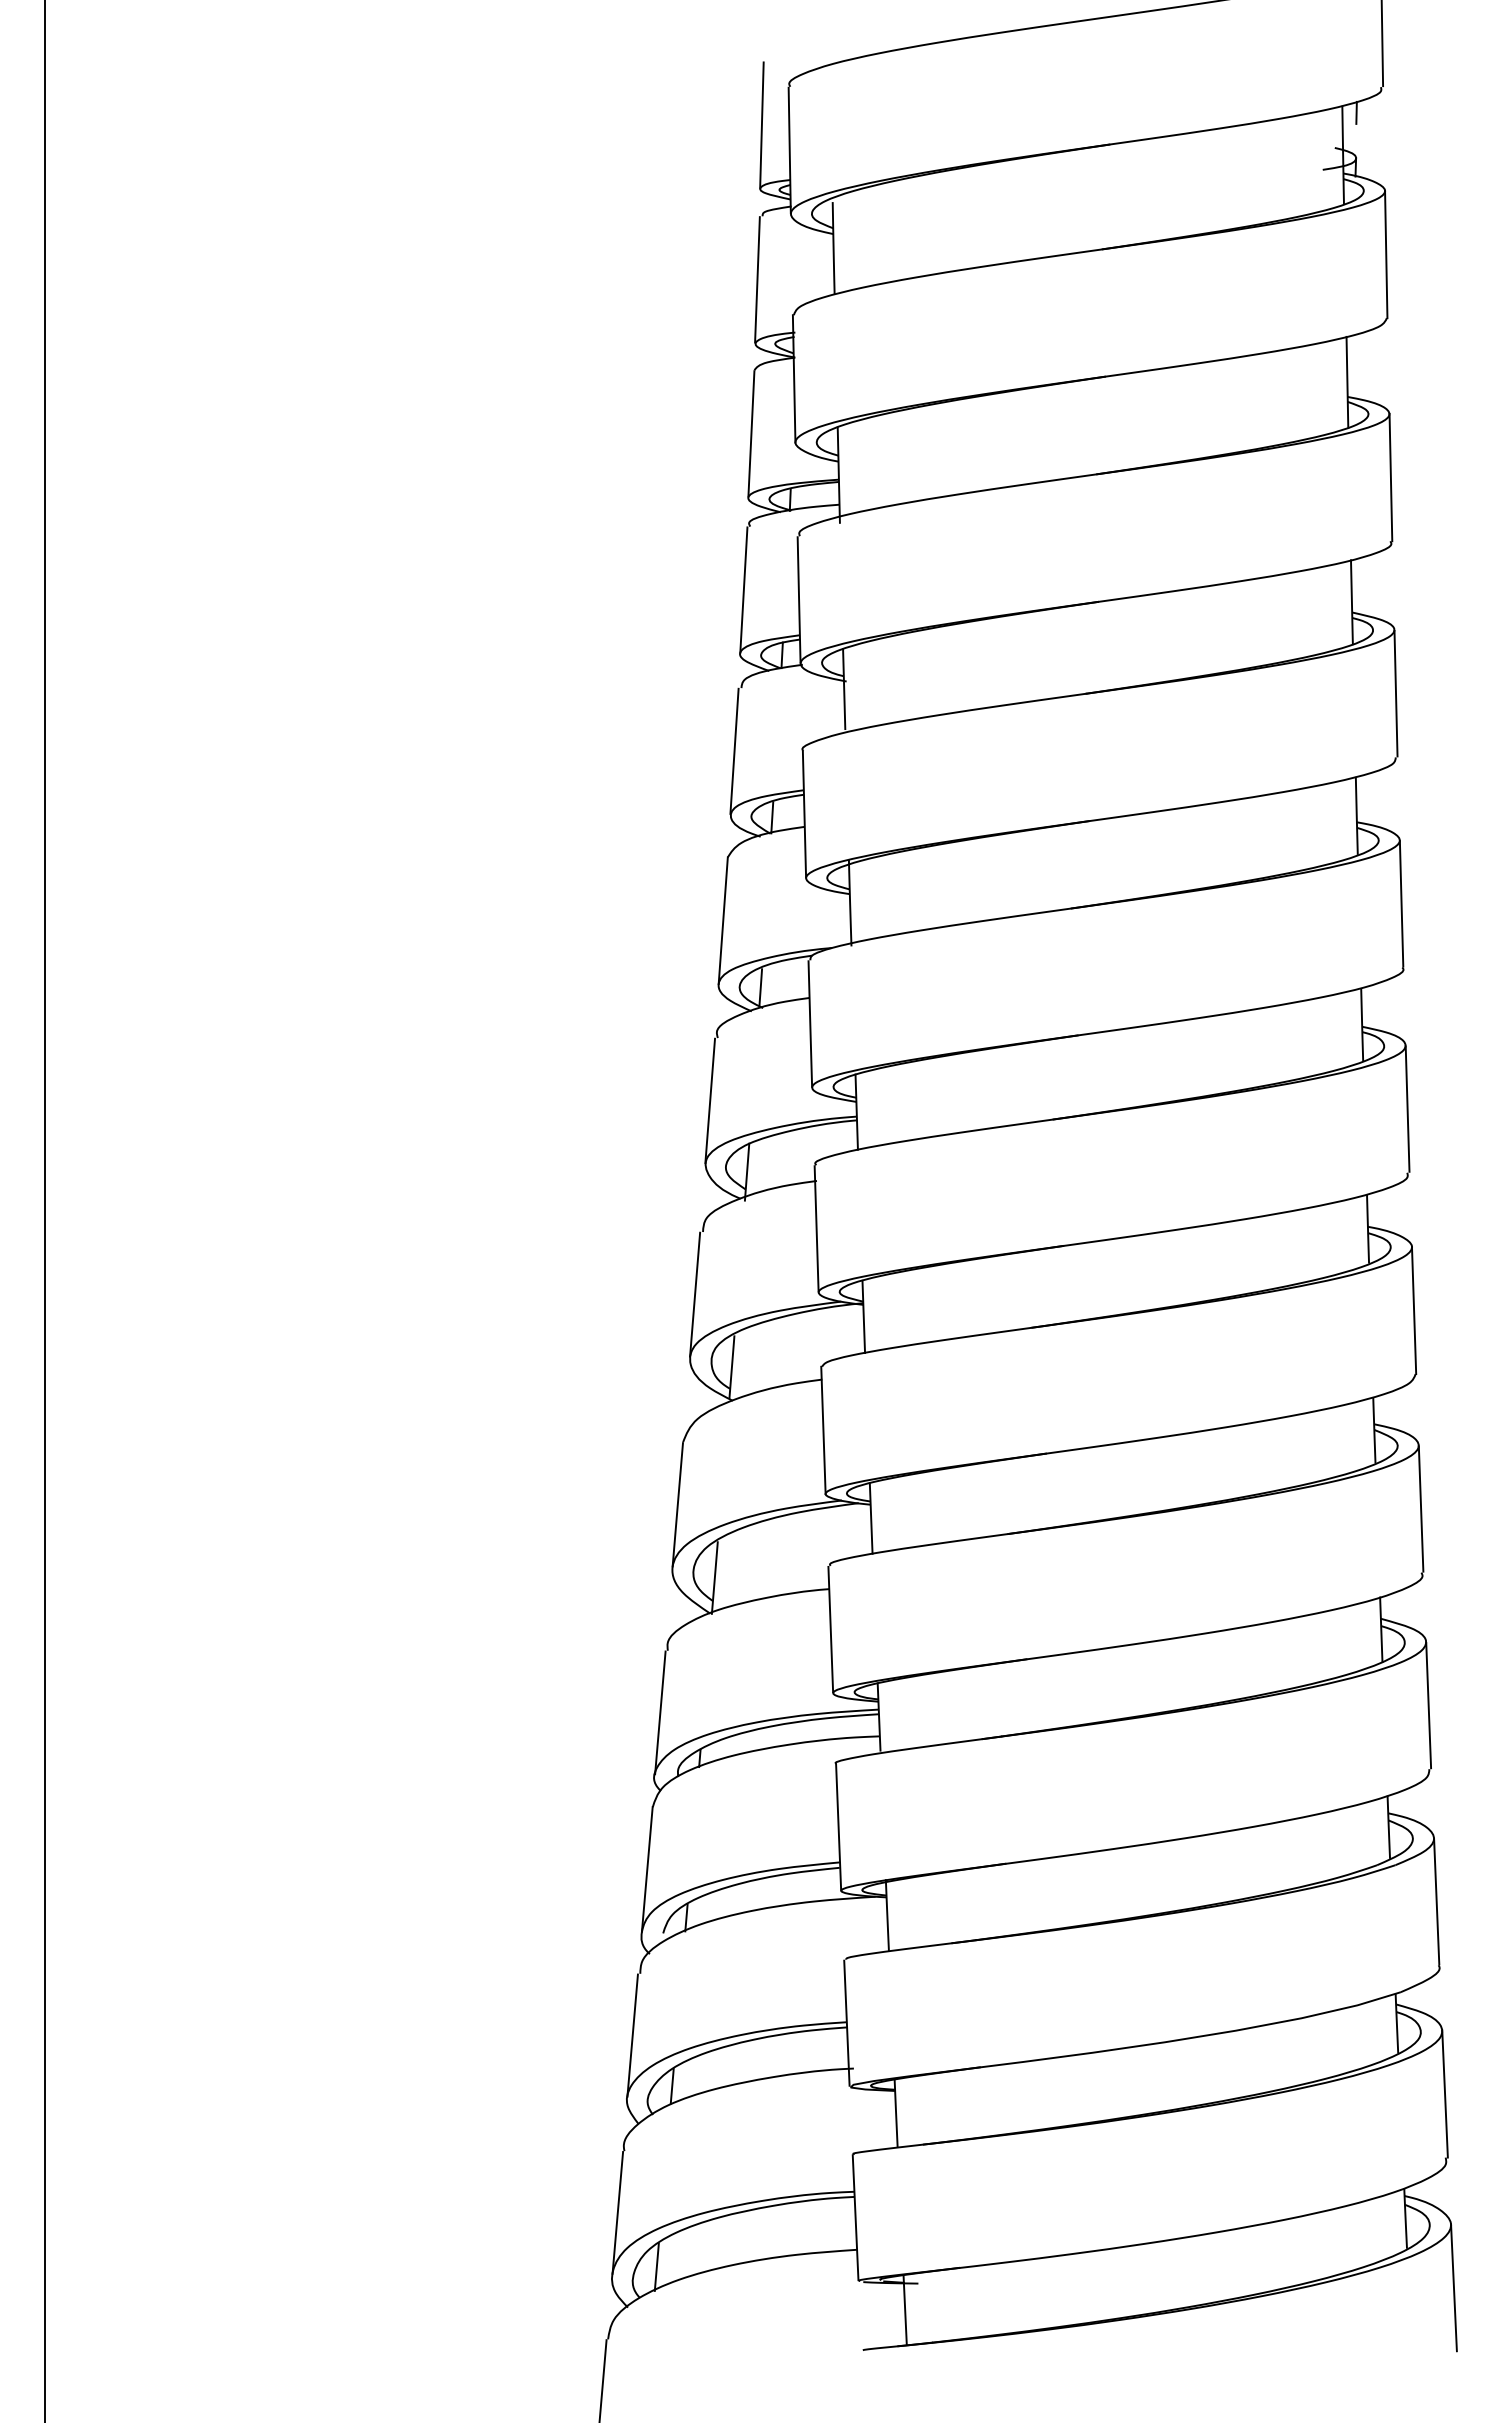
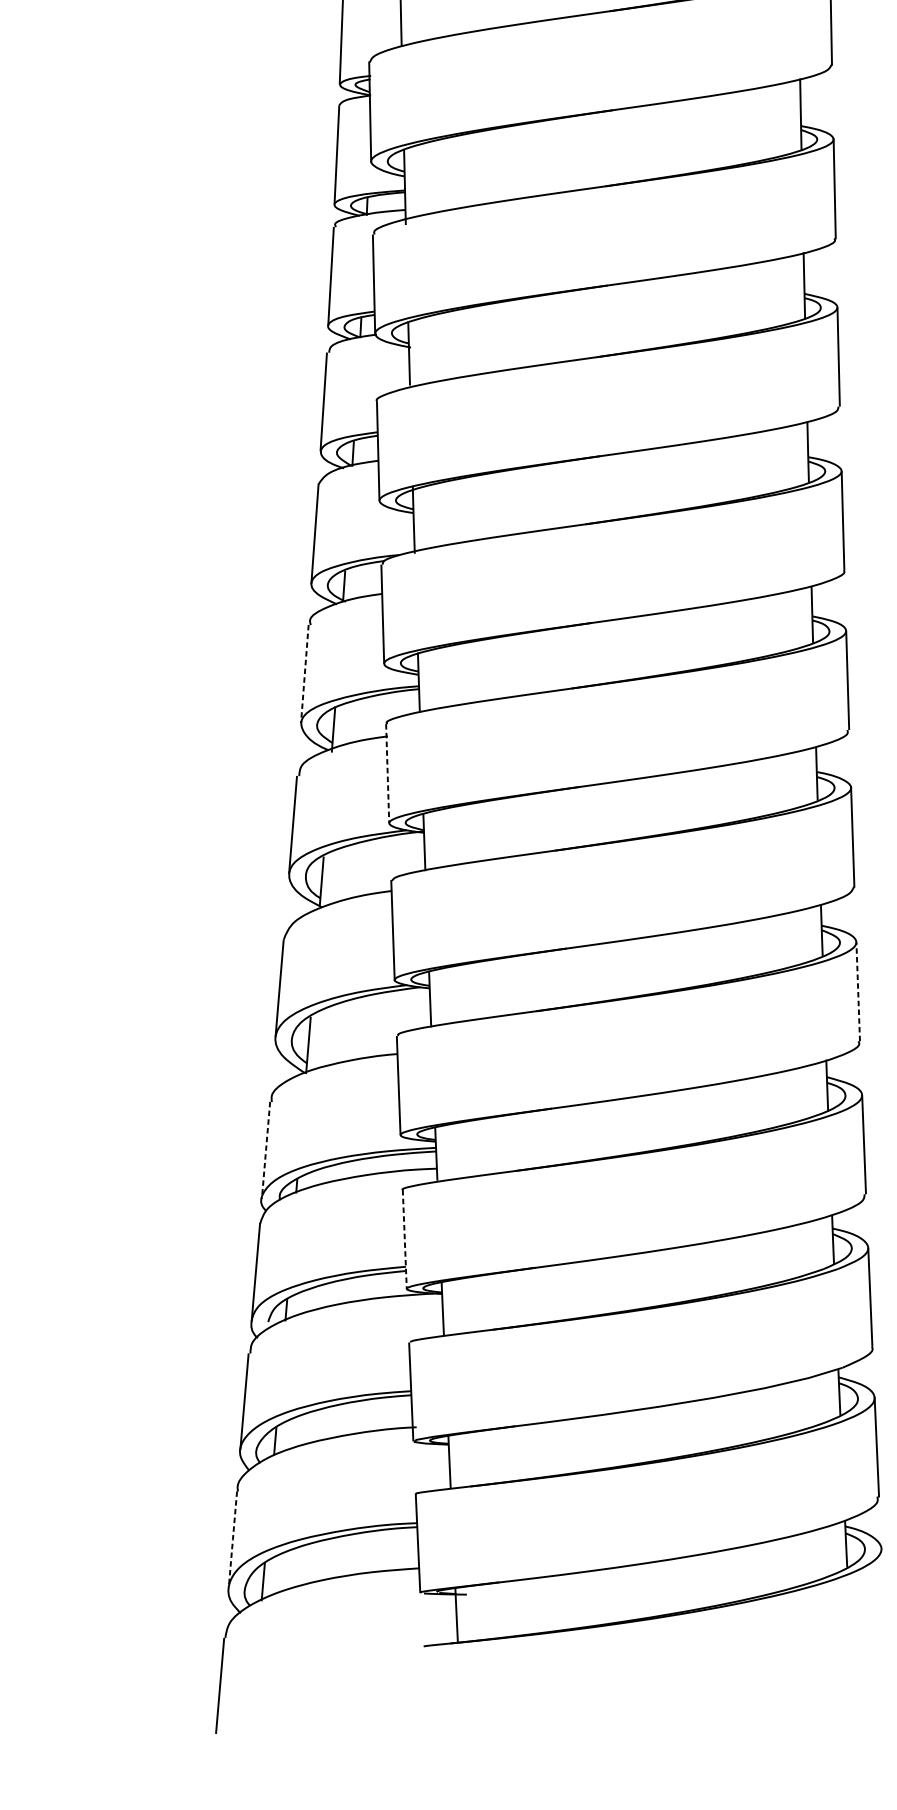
line: (710, 1100) -> (305, 673), solid -> dashed
line: (816, 1228) -> (387, 773), solid -> dashed
line: (1421, 1509) -> (858, 992), solid -> dashed
line: (660, 1712) -> (266, 1150), solid -> dashed
line: (838, 1827) -> (404, 1239), solid -> dashed
line: (617, 2212) -> (232, 1539), solid -> dashed
line: (1453, 2287) -> (883, 1597), removed

